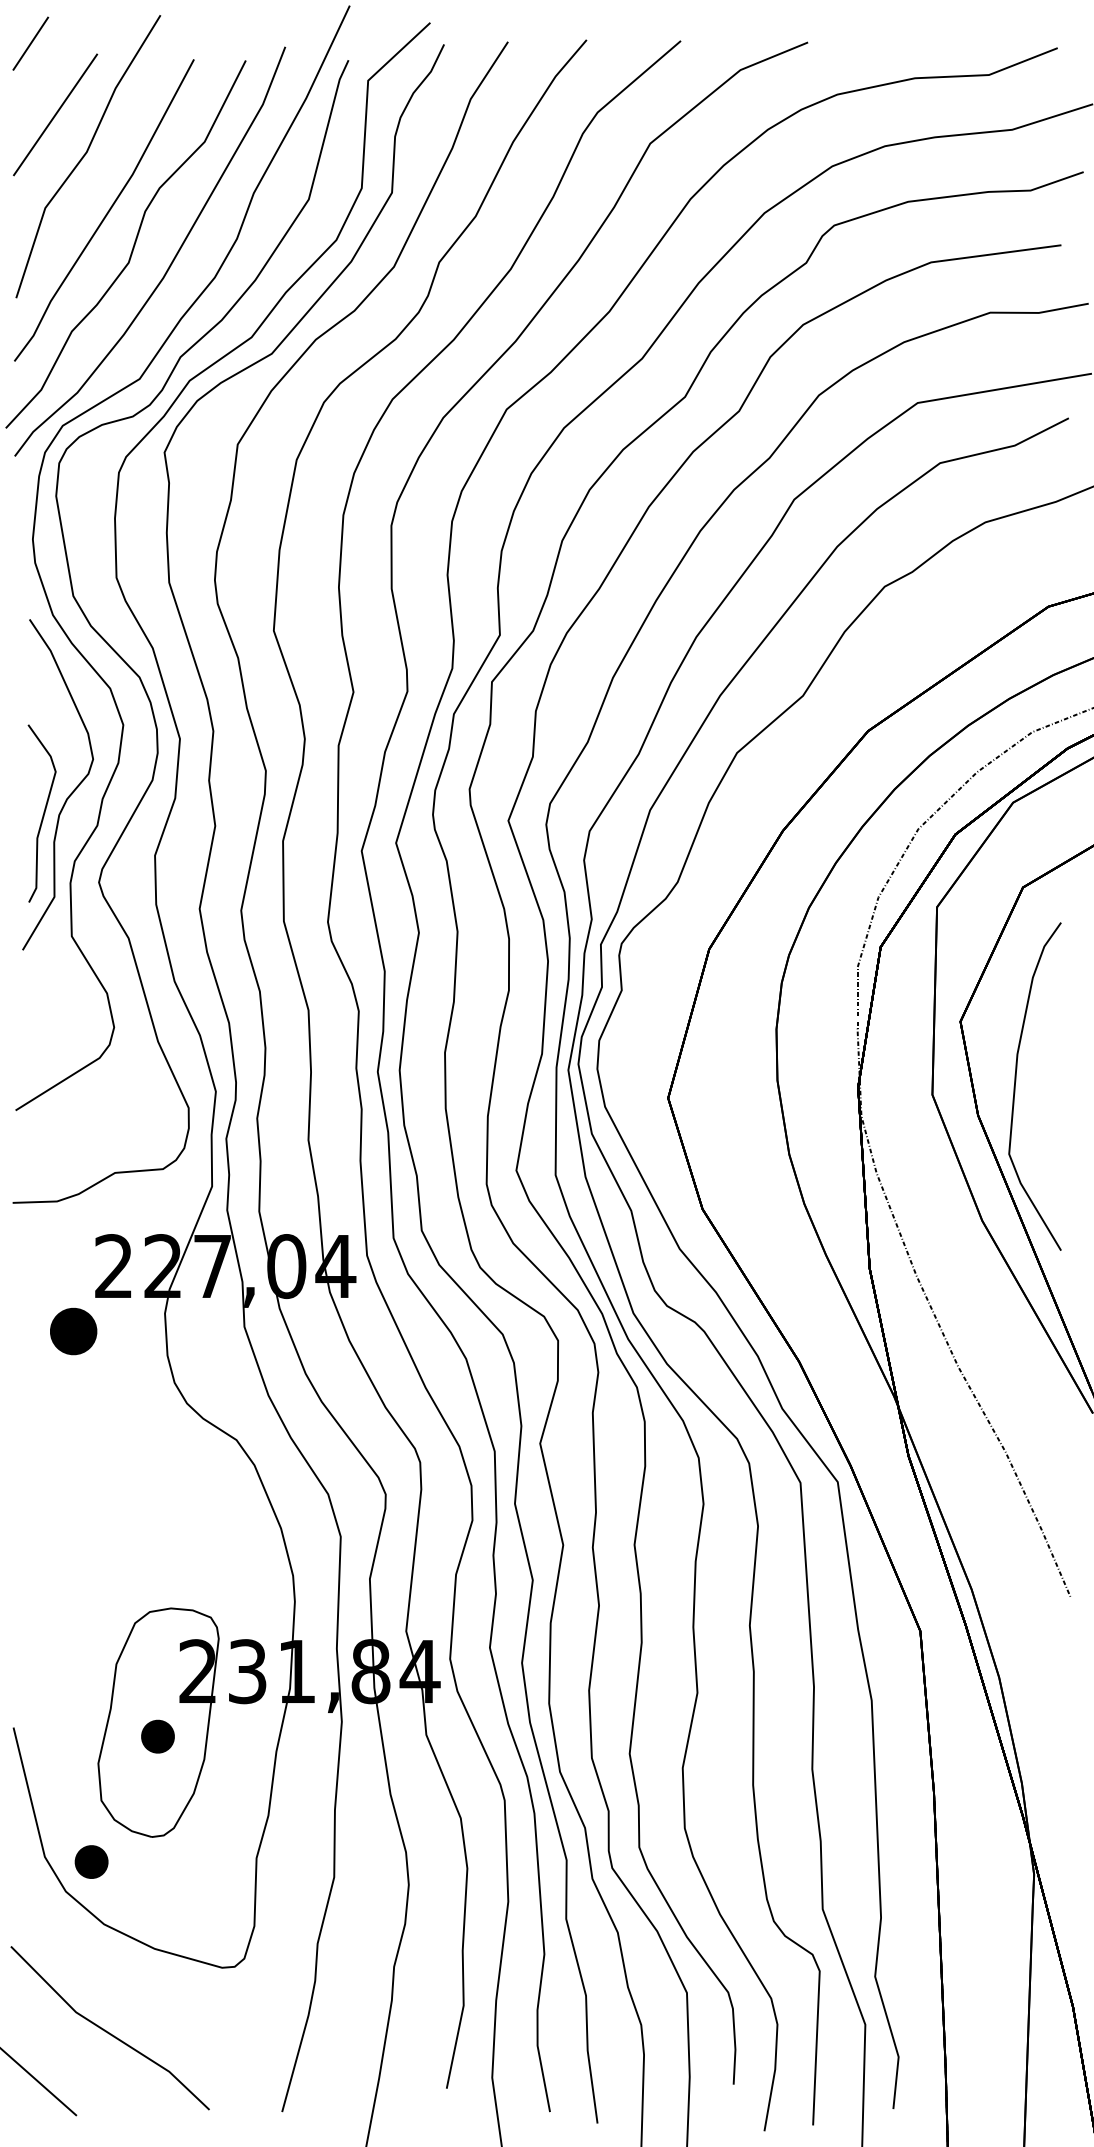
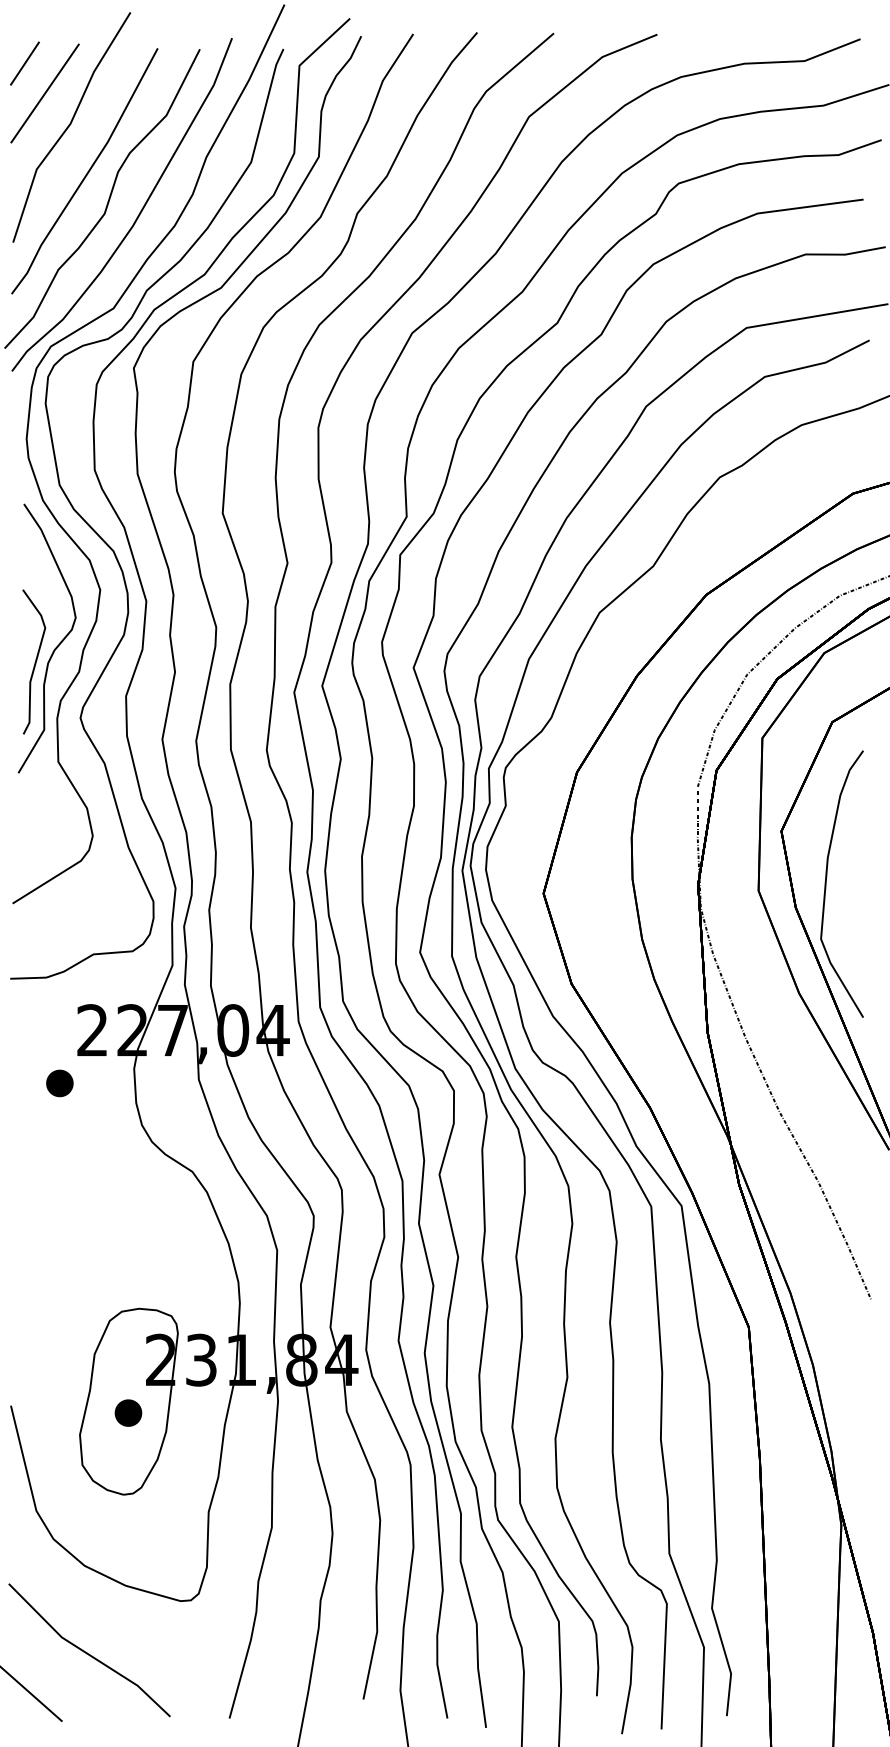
line: (30, 43) -> (24, 63), moved
part: (73, 1331) -> (59, 1083), size x0.71
part: (91, 1861) -> (74, 1514), removed

